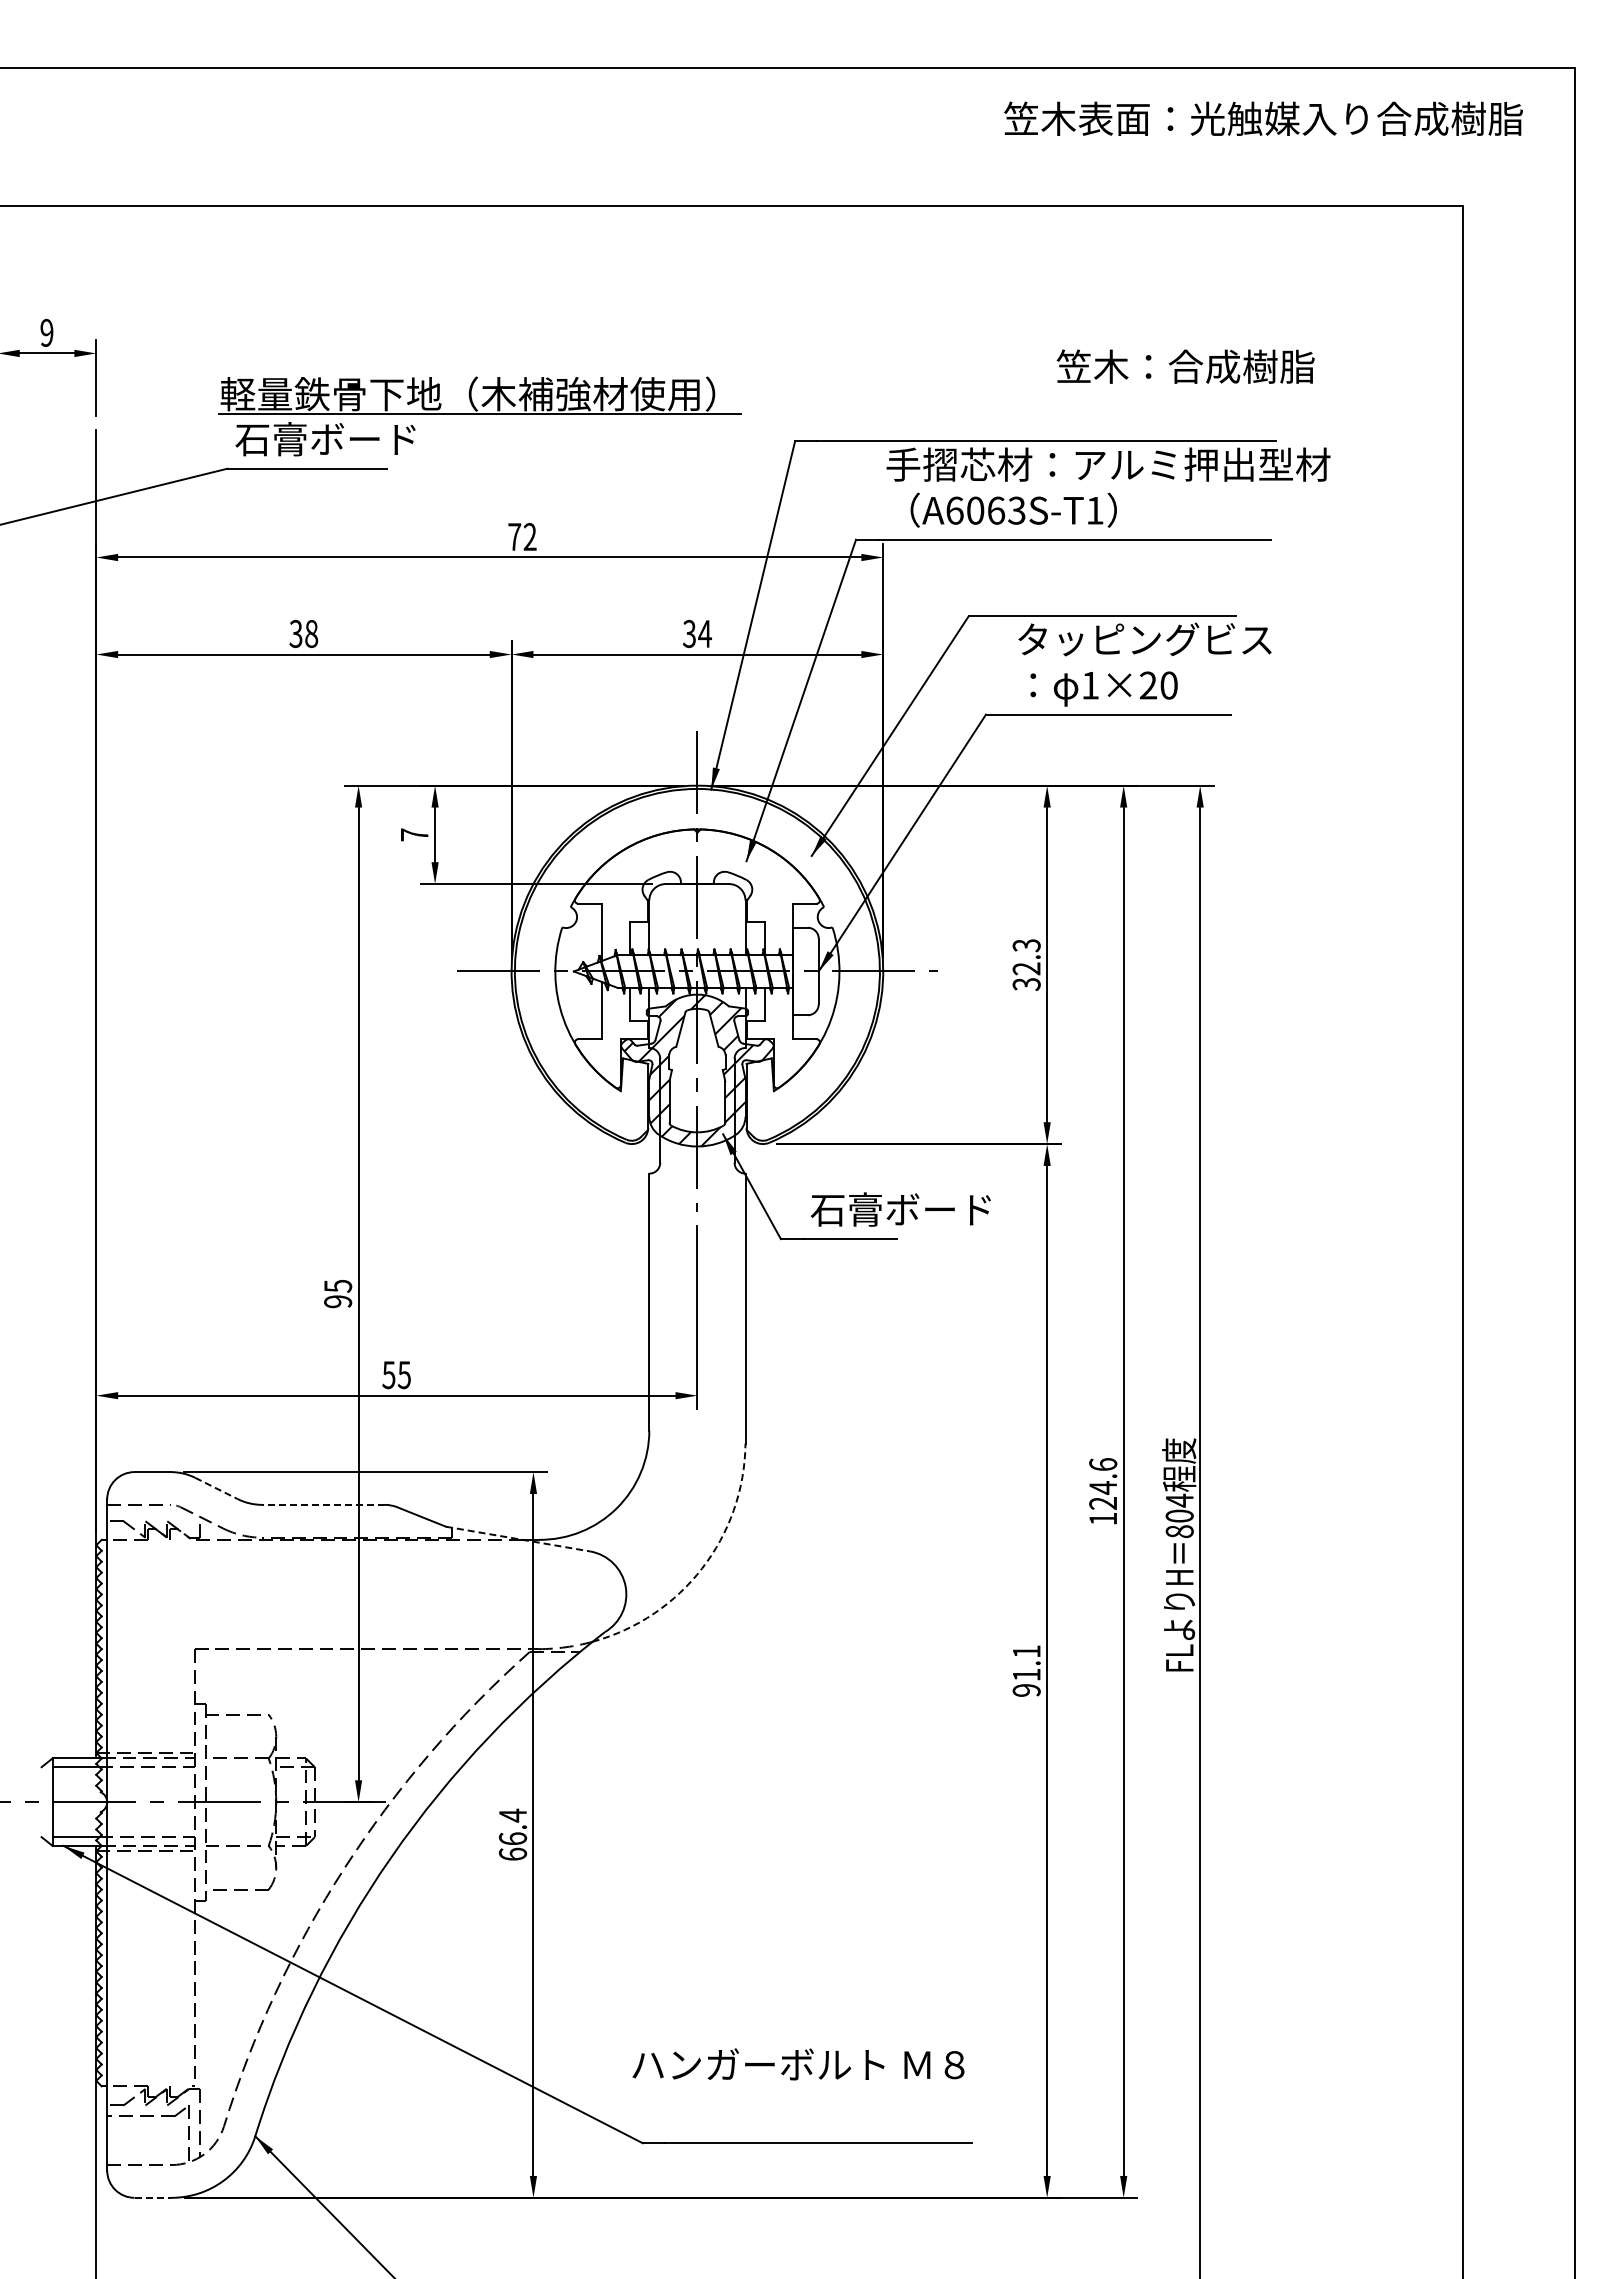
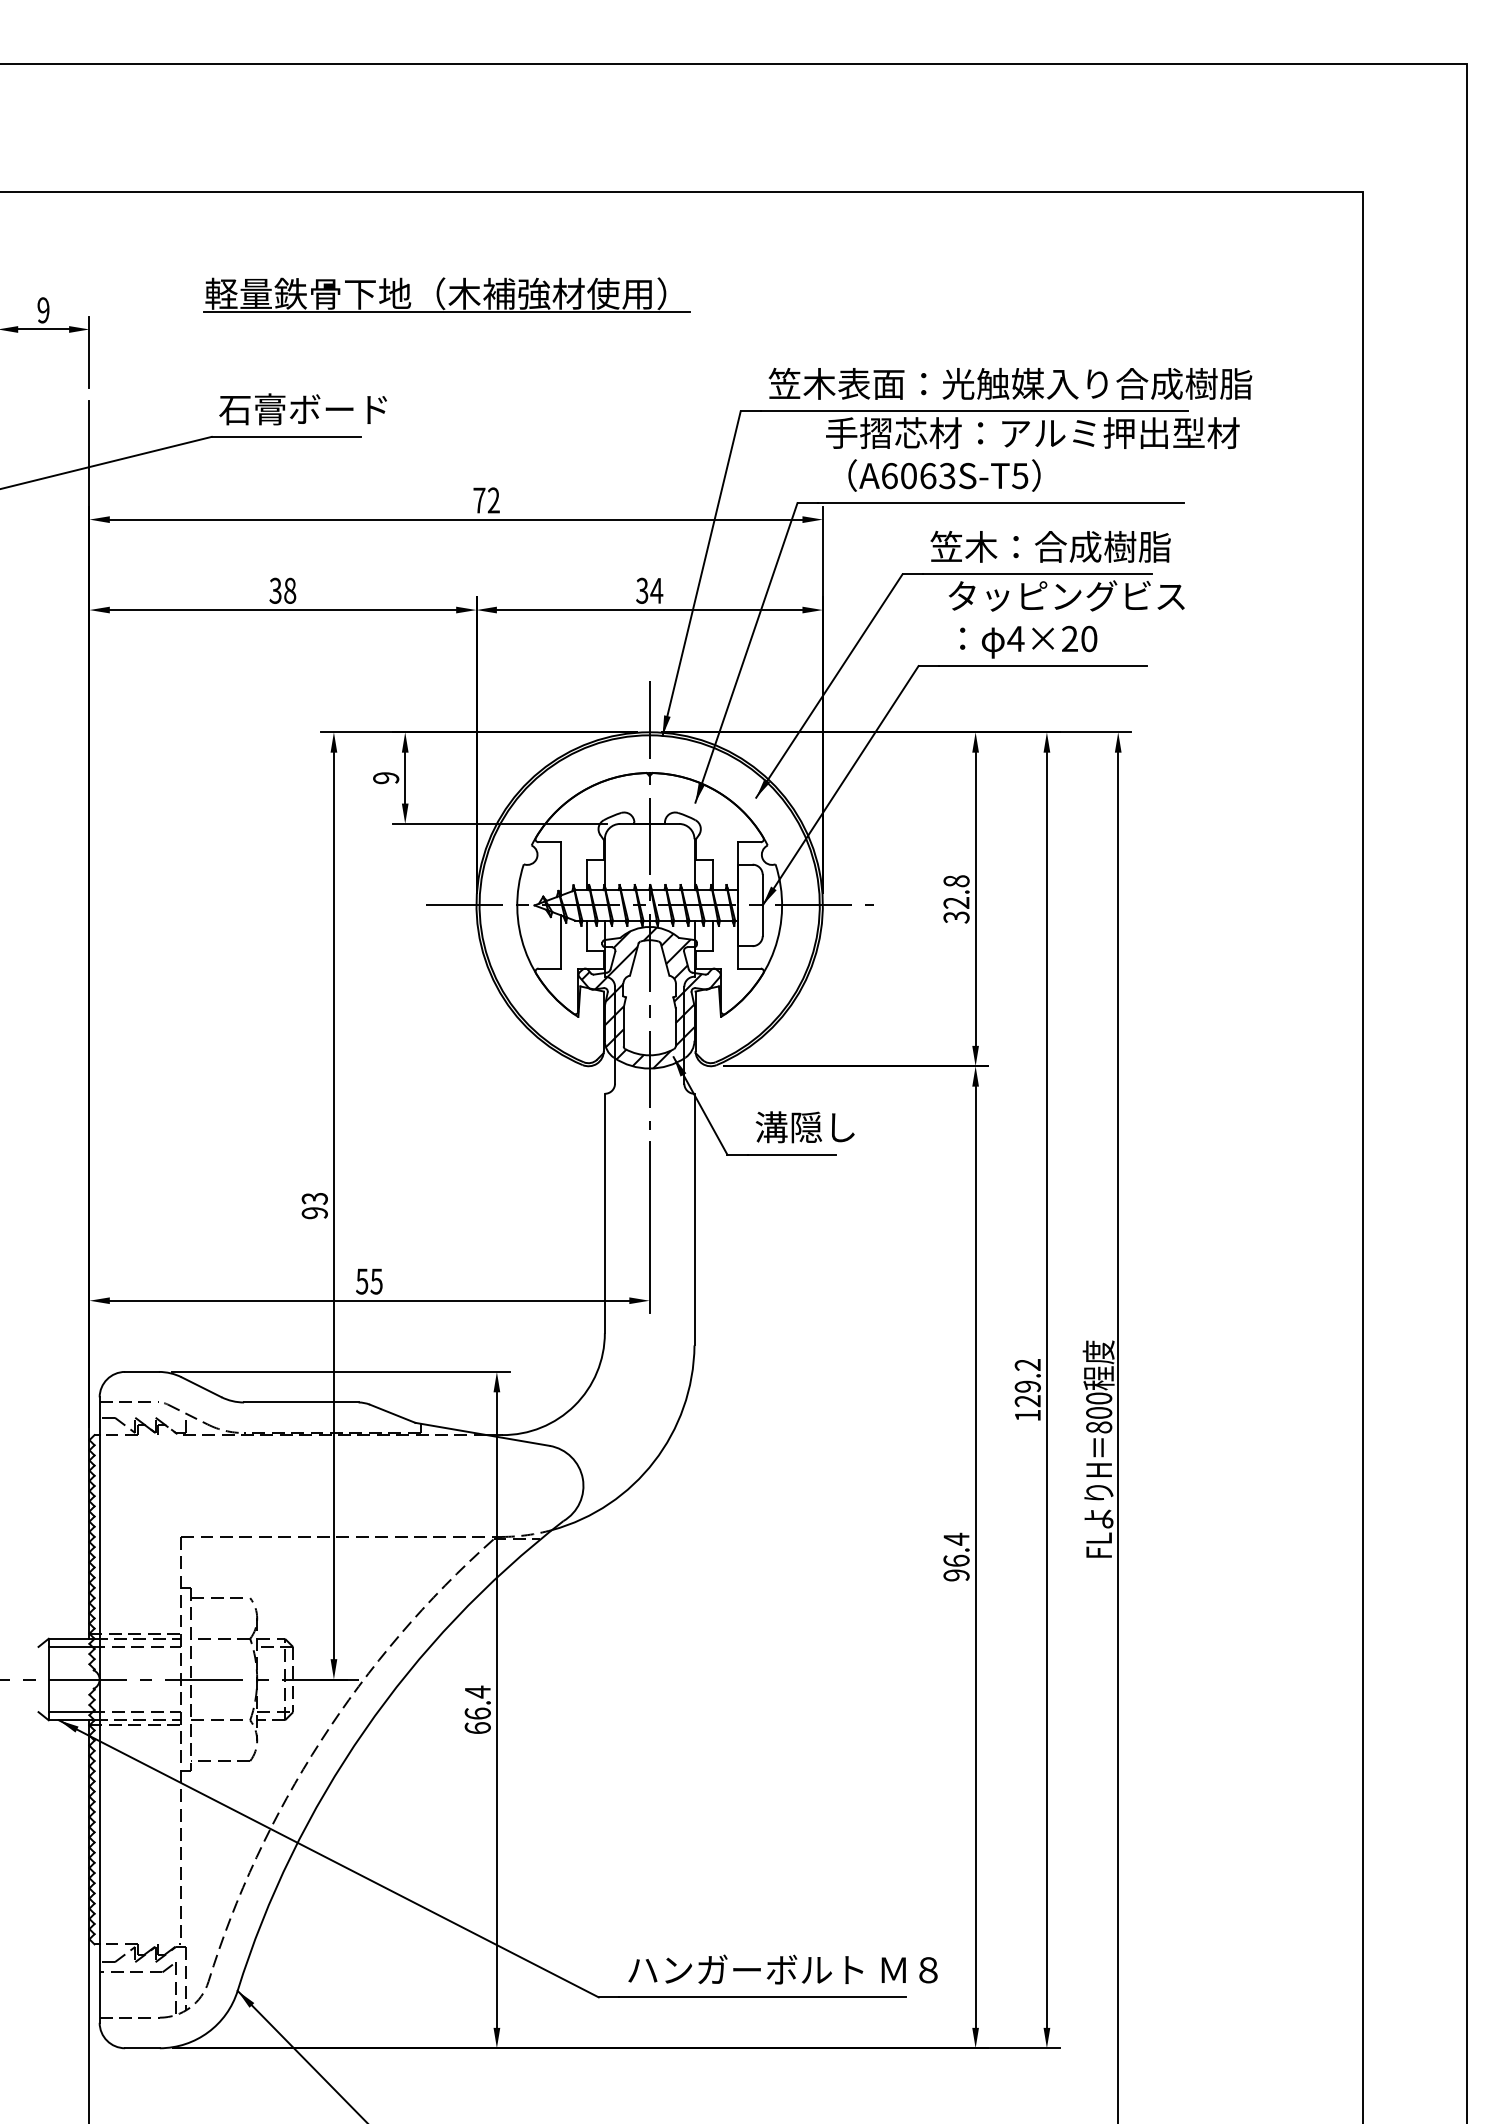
text: (1263, 118) -> (1010, 383), moved
text: (1185, 366) -> (1050, 546), moved
part: (482, 388) -> (449, 288), moved
text: (1094, 510) -> (1019, 475), A6063S-T1 -> A6063S-T5
text: (1090, 685) -> (1016, 638), 1×20 -> 4×20
text: (414, 834) -> (386, 777), 7 -> 9
text: (1026, 945) -> (956, 881), 32.3 -> 32.8
text: (900, 1209) -> (838, 1127), 石膏ボード -> 溝隠し
text: (337, 1286) -> (314, 1198), 95 -> 93
text: (1103, 1476) -> (1028, 1376), 124.6 -> 129.2
line: (216, 1488) -> (201, 1387), dashed -> solid
text: (1179, 1500) -> (1098, 1398), 804 -> 800
line: (323, 1504) -> (301, 1402), dashed -> solid
line: (518, 1539) -> (482, 1434), dashed -> solid
arc: (702, 1568) -> (654, 1461), dashed -> solid
text: (1026, 1662) -> (956, 1549), 91.1 -> 96.4
text: (798, 2064) -> (783, 1969), moved
line: (153, 2197) -> (142, 2047), dashed -> solid

